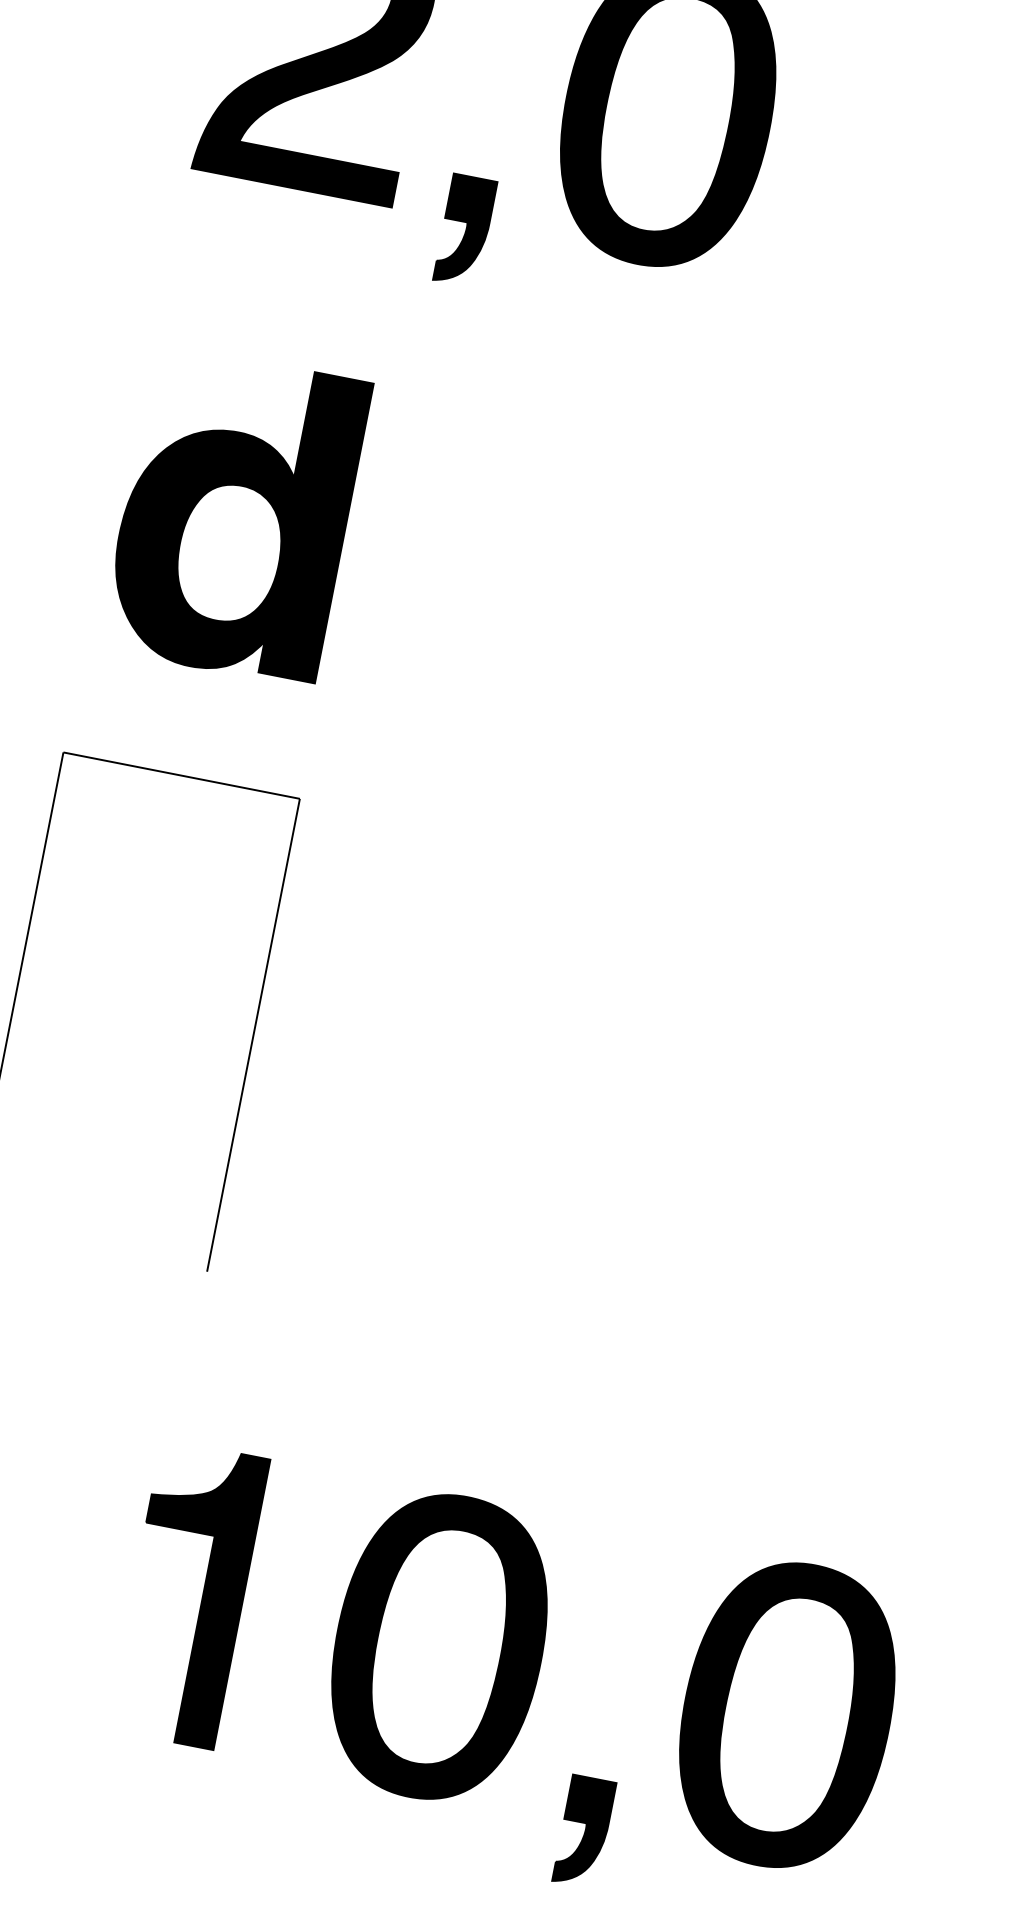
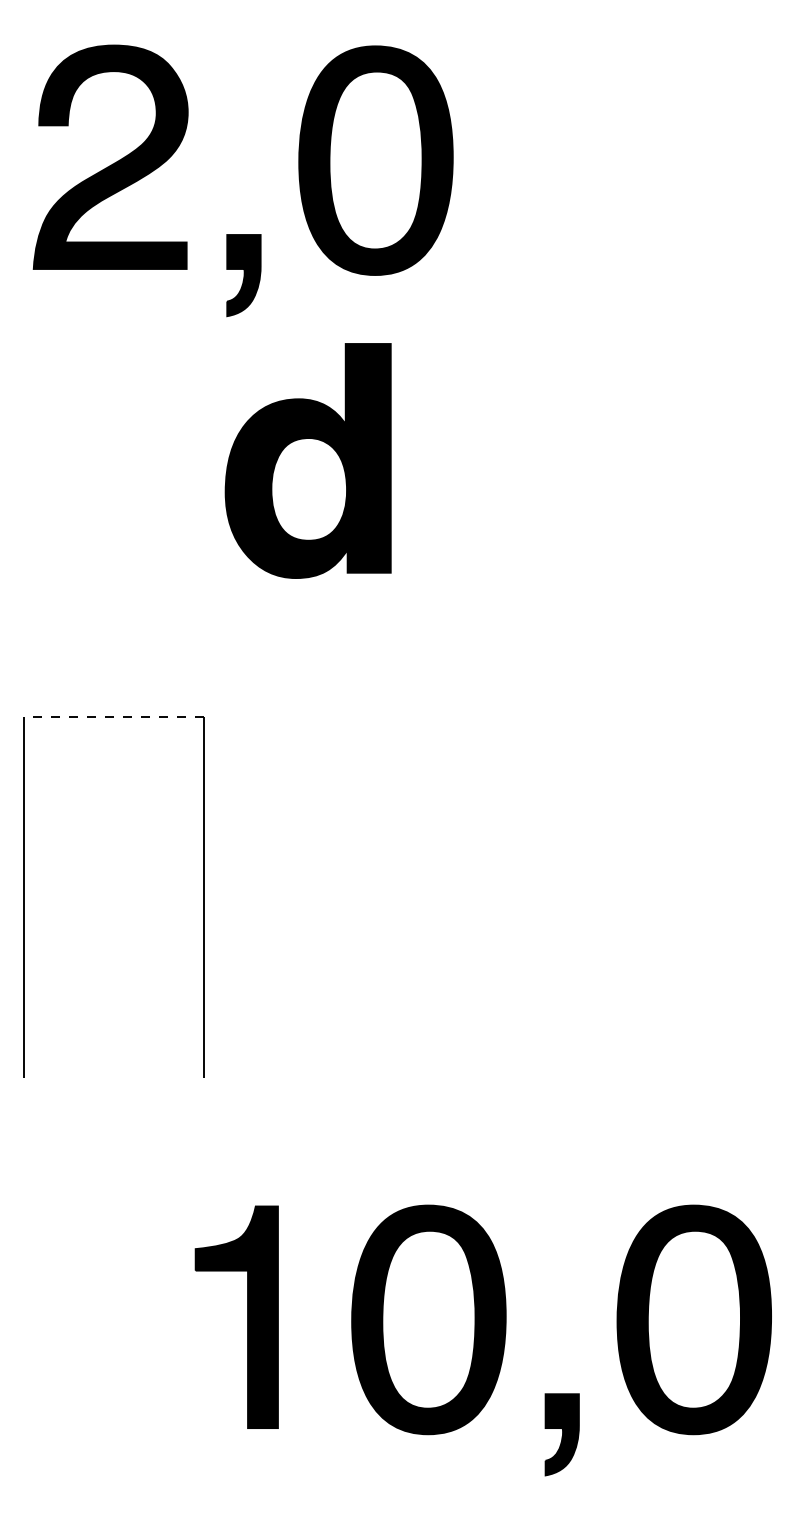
part: (234, 514) -> (307, 460), moved
line: (180, 775) -> (113, 716), solid -> dashed

